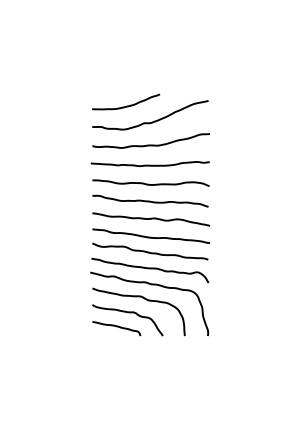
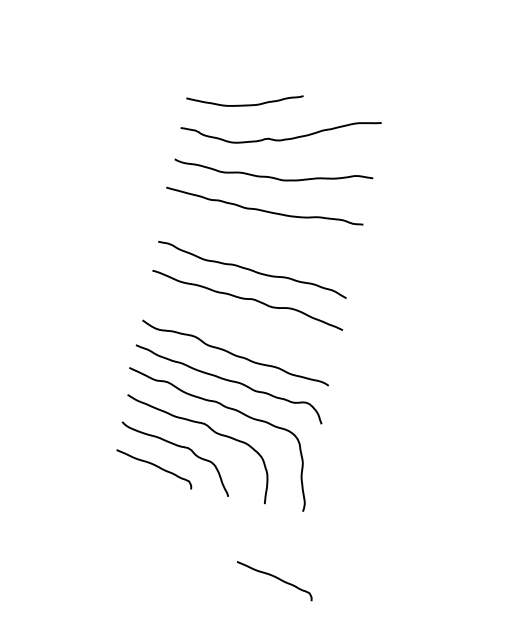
curve: (150, 184) -> (258, 242), removed
curve: (150, 236) -> (240, 328), removed
curve: (199, 378) -> (274, 579), added

